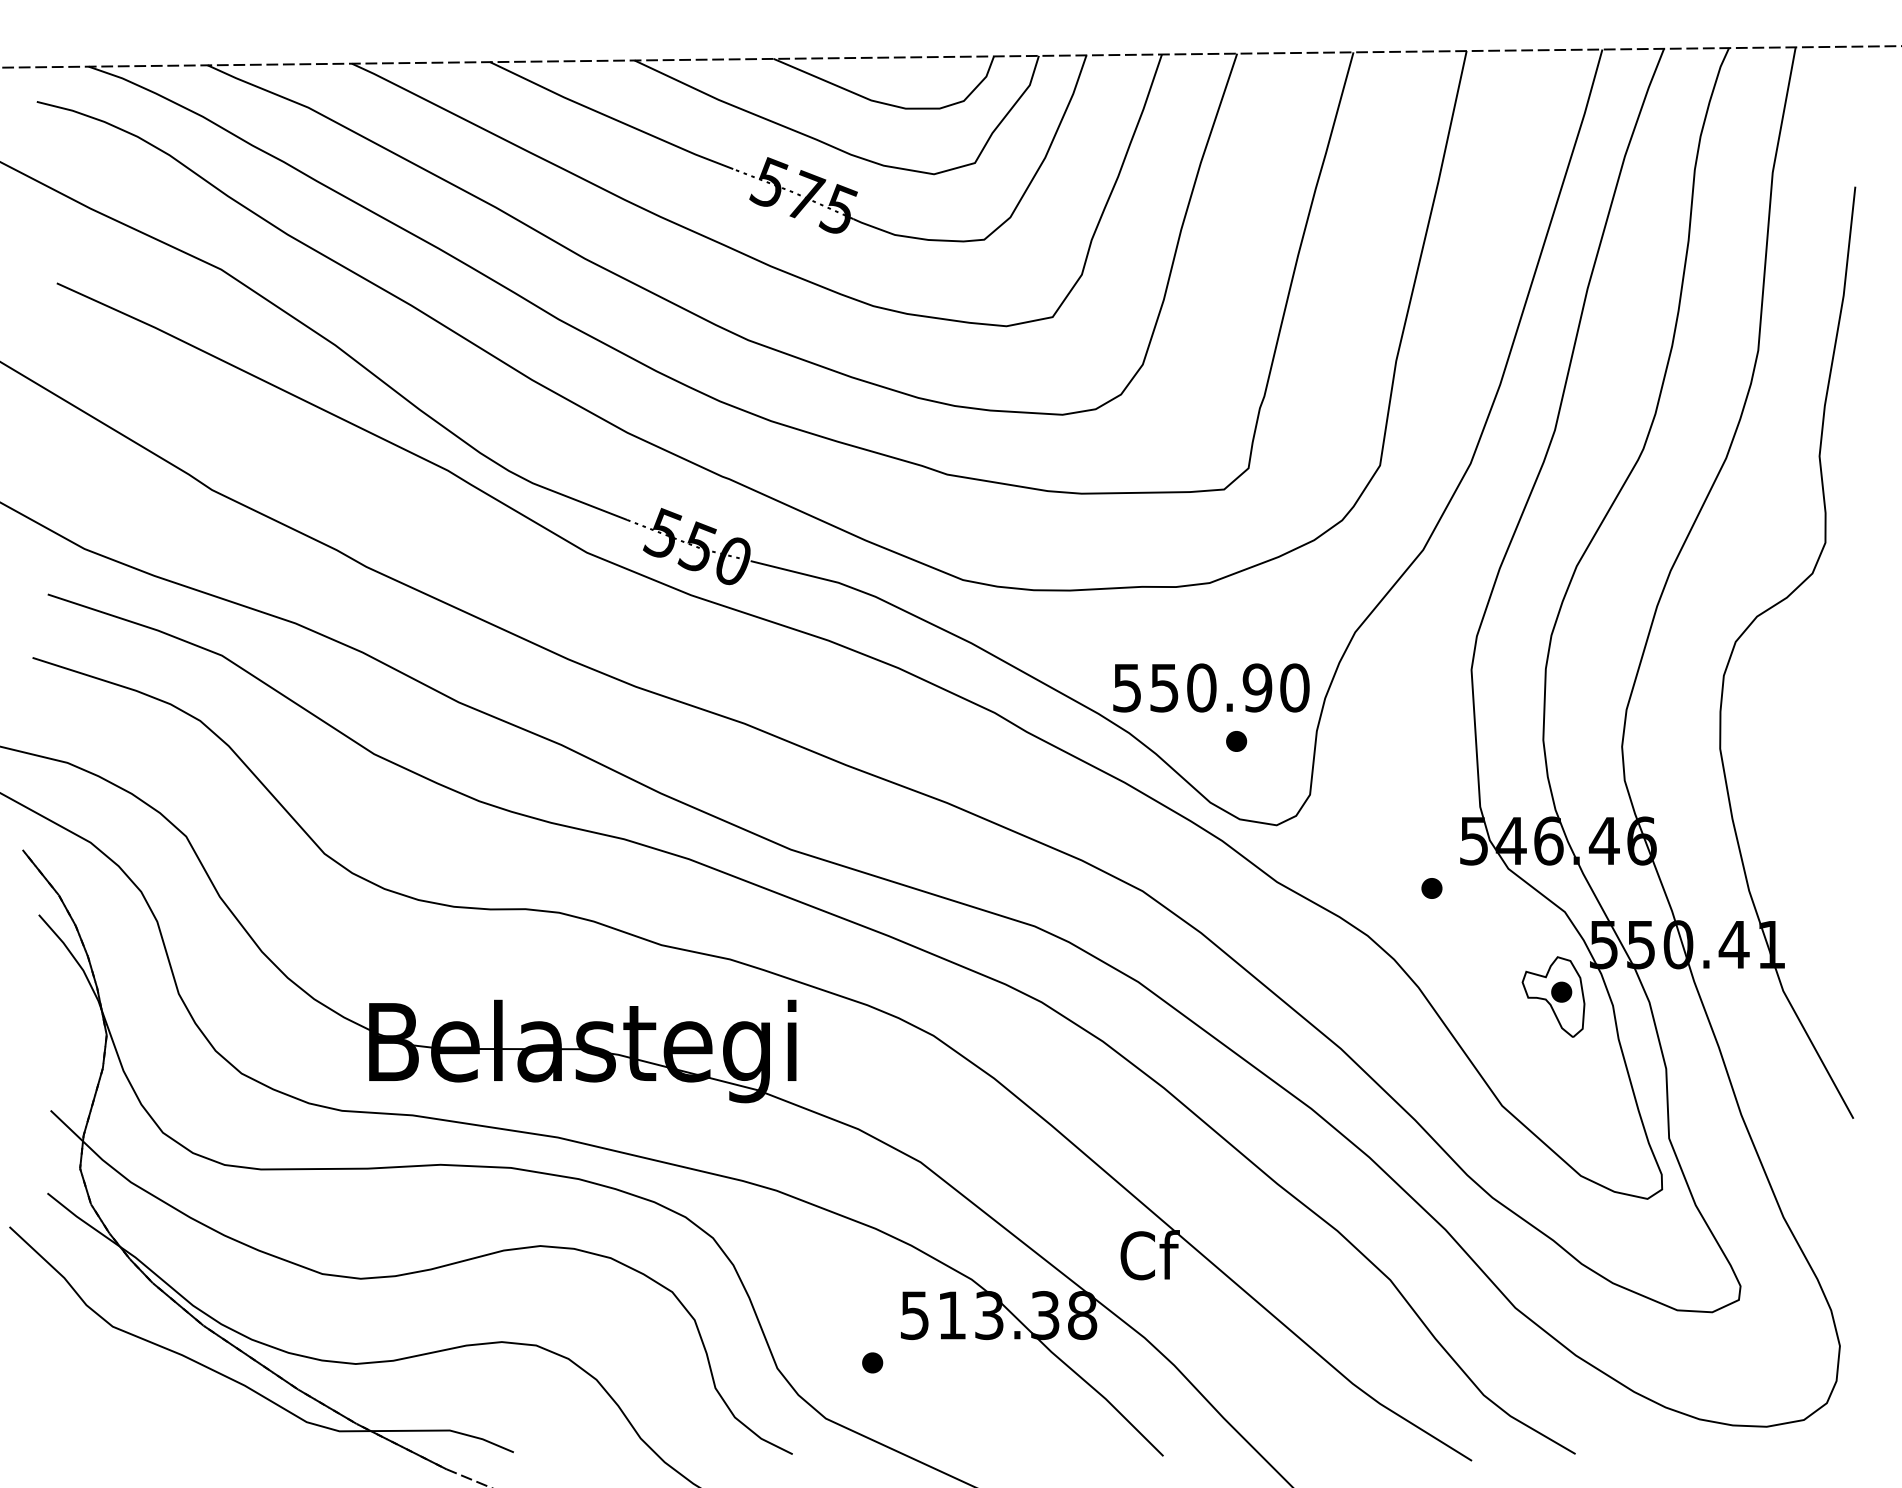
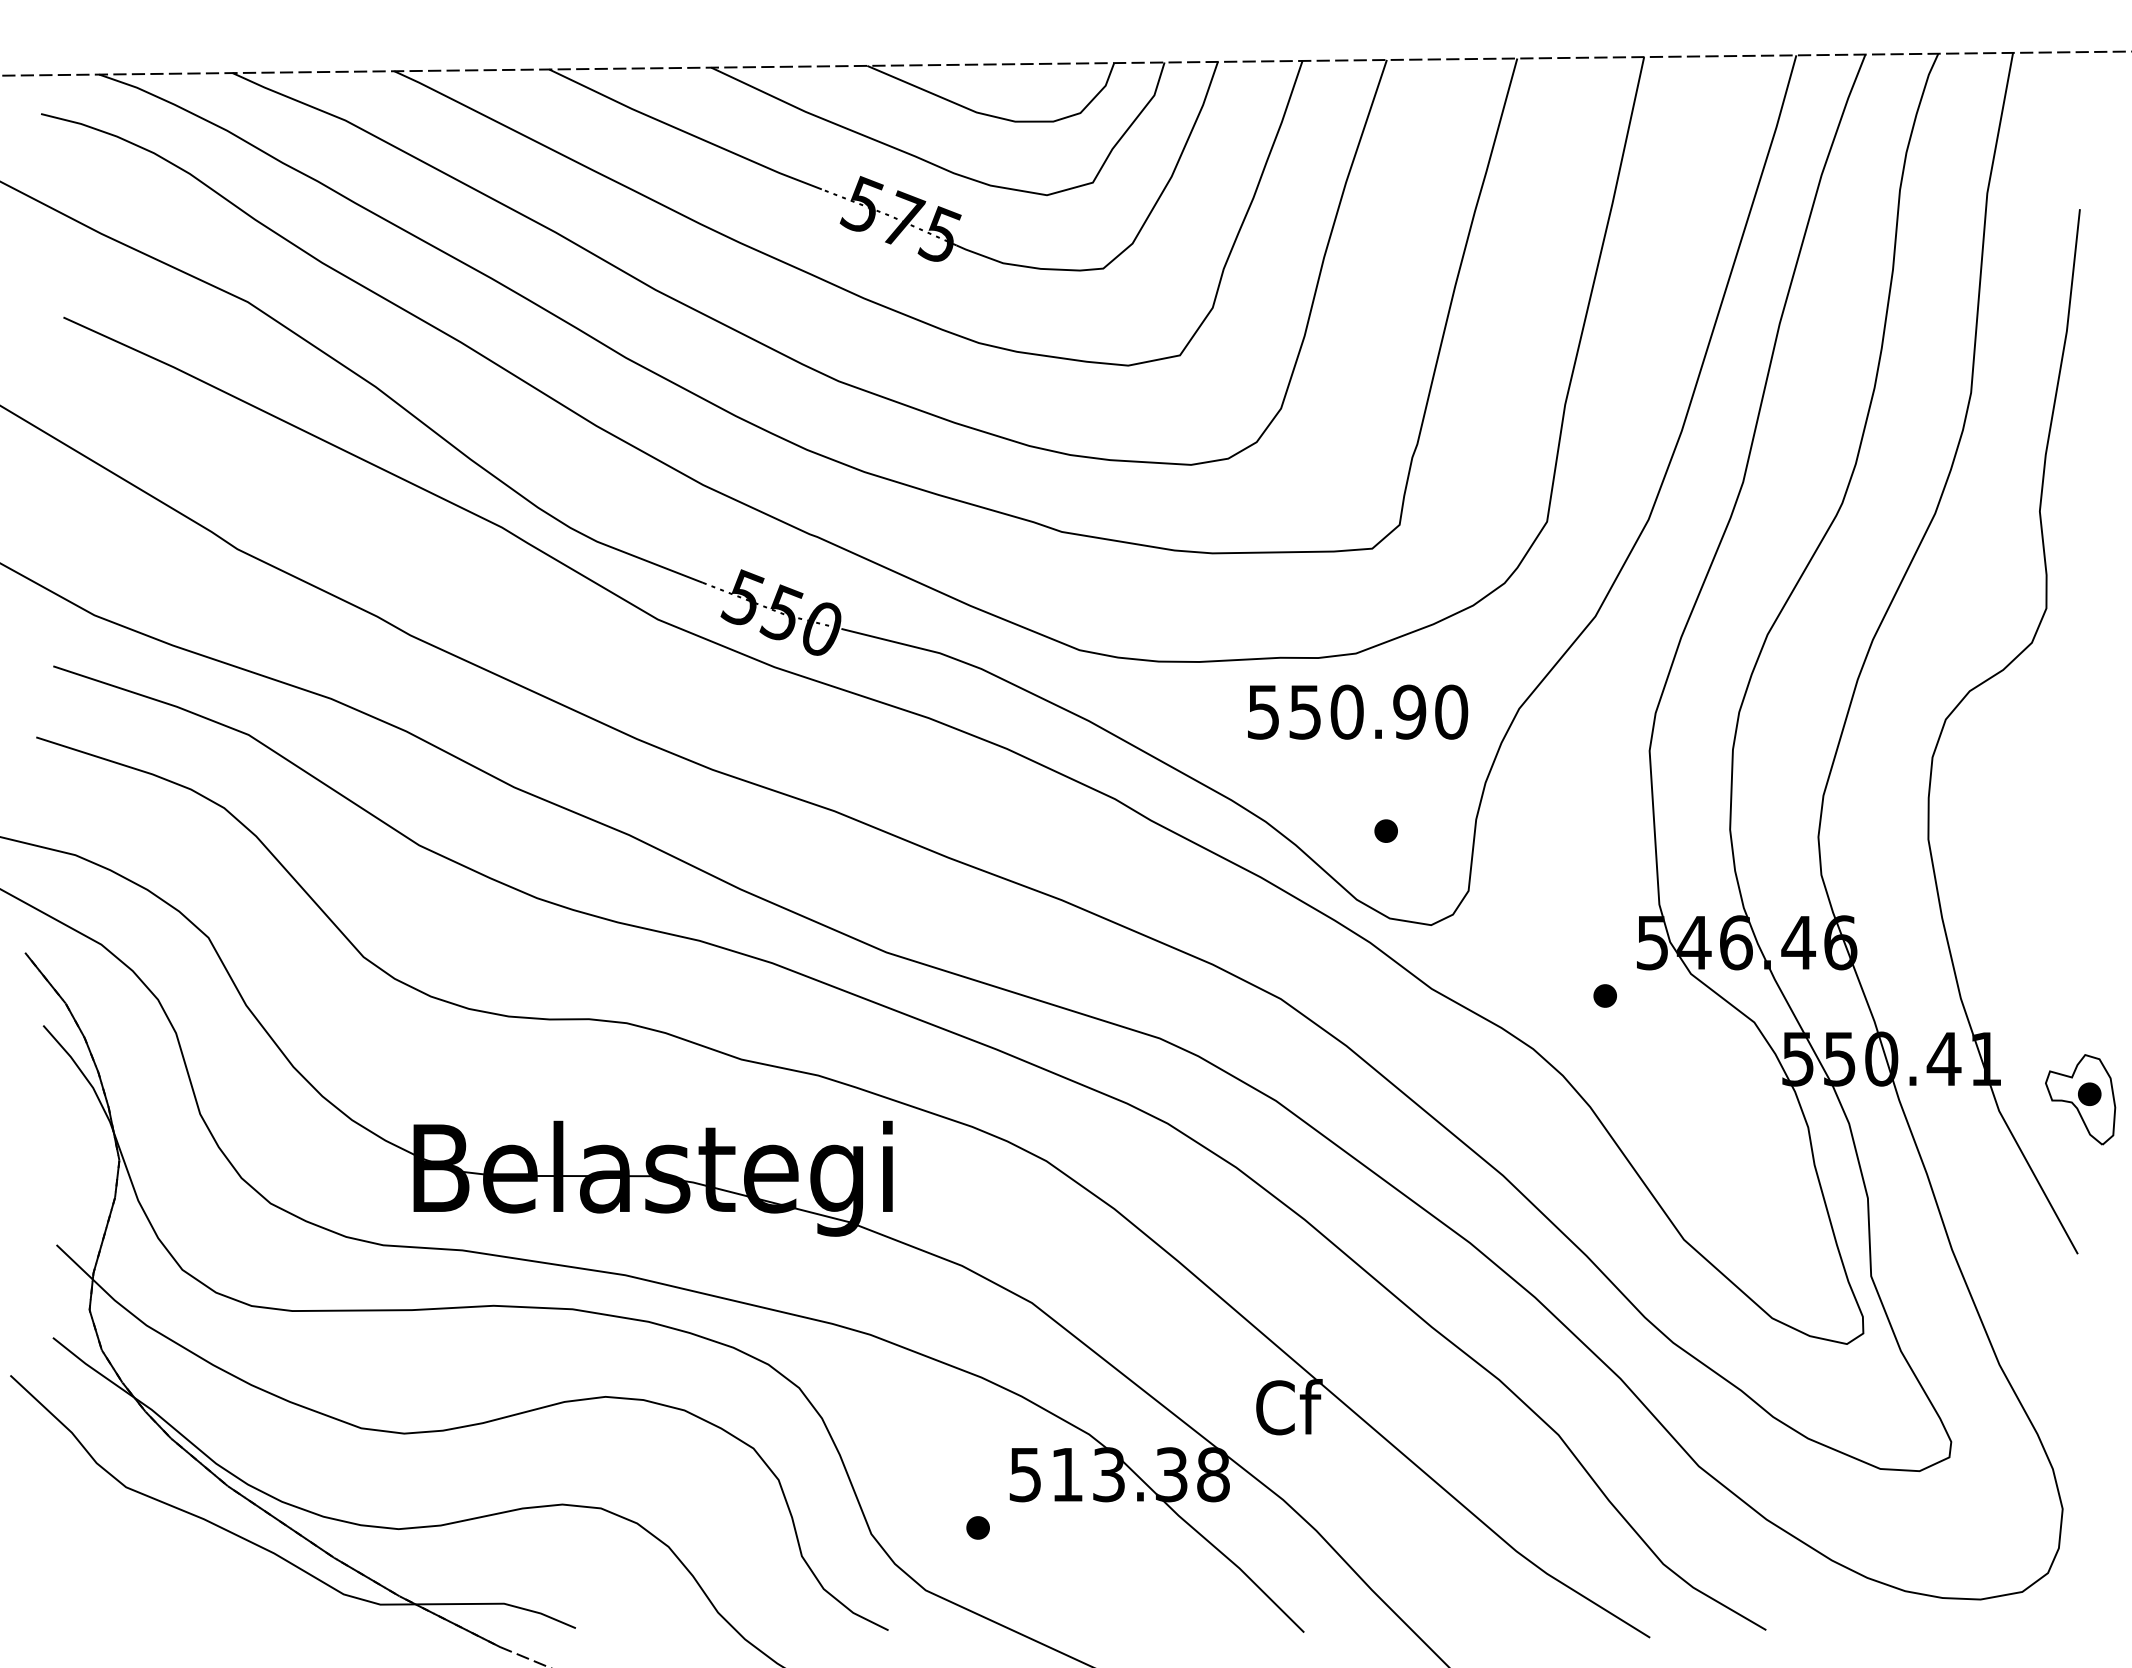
text: (1211, 687) -> (1358, 711), moved
part: (1553, 996) -> (2080, 1099), moved

